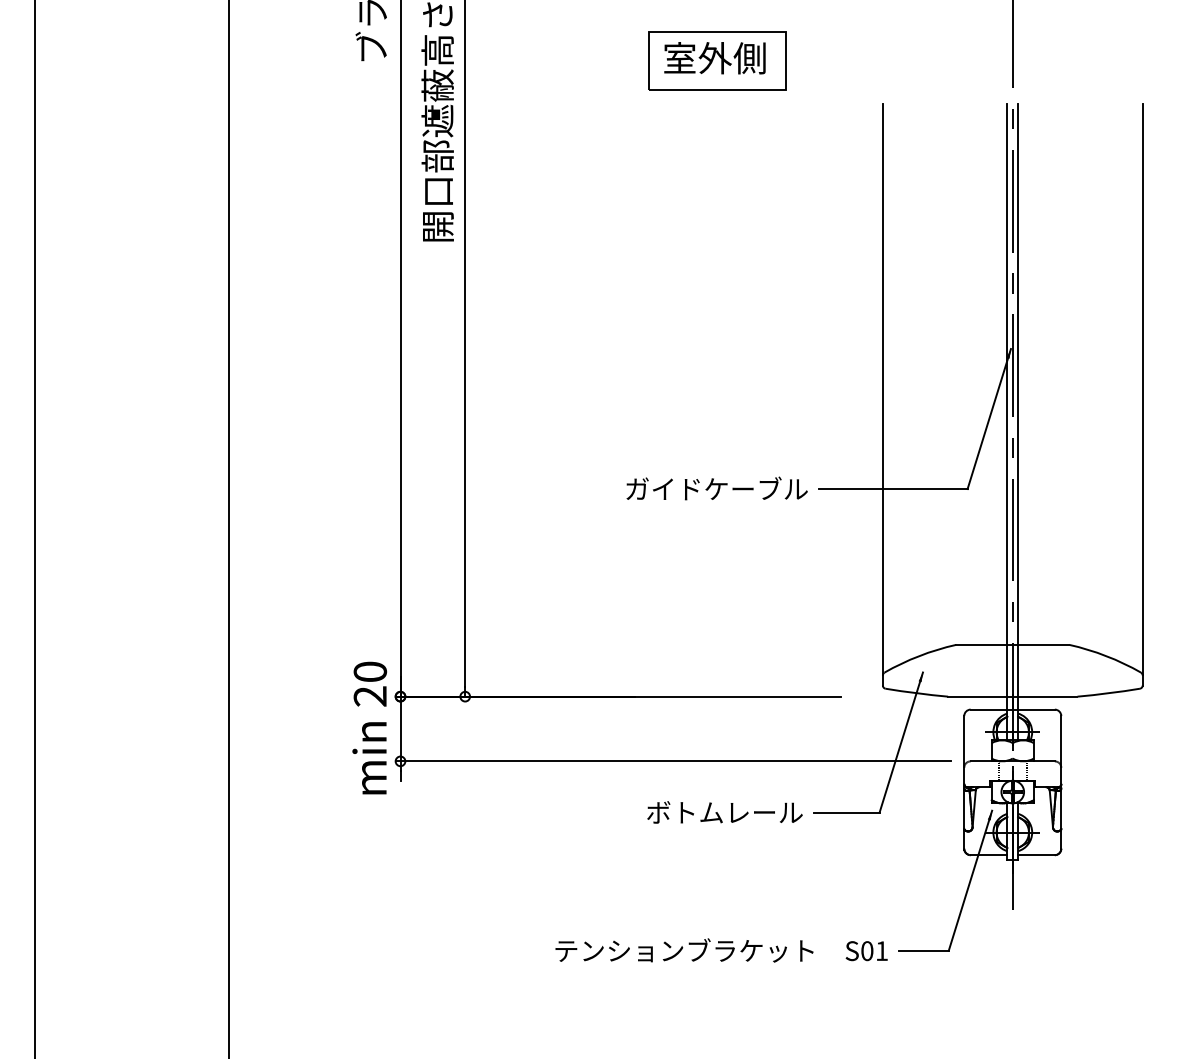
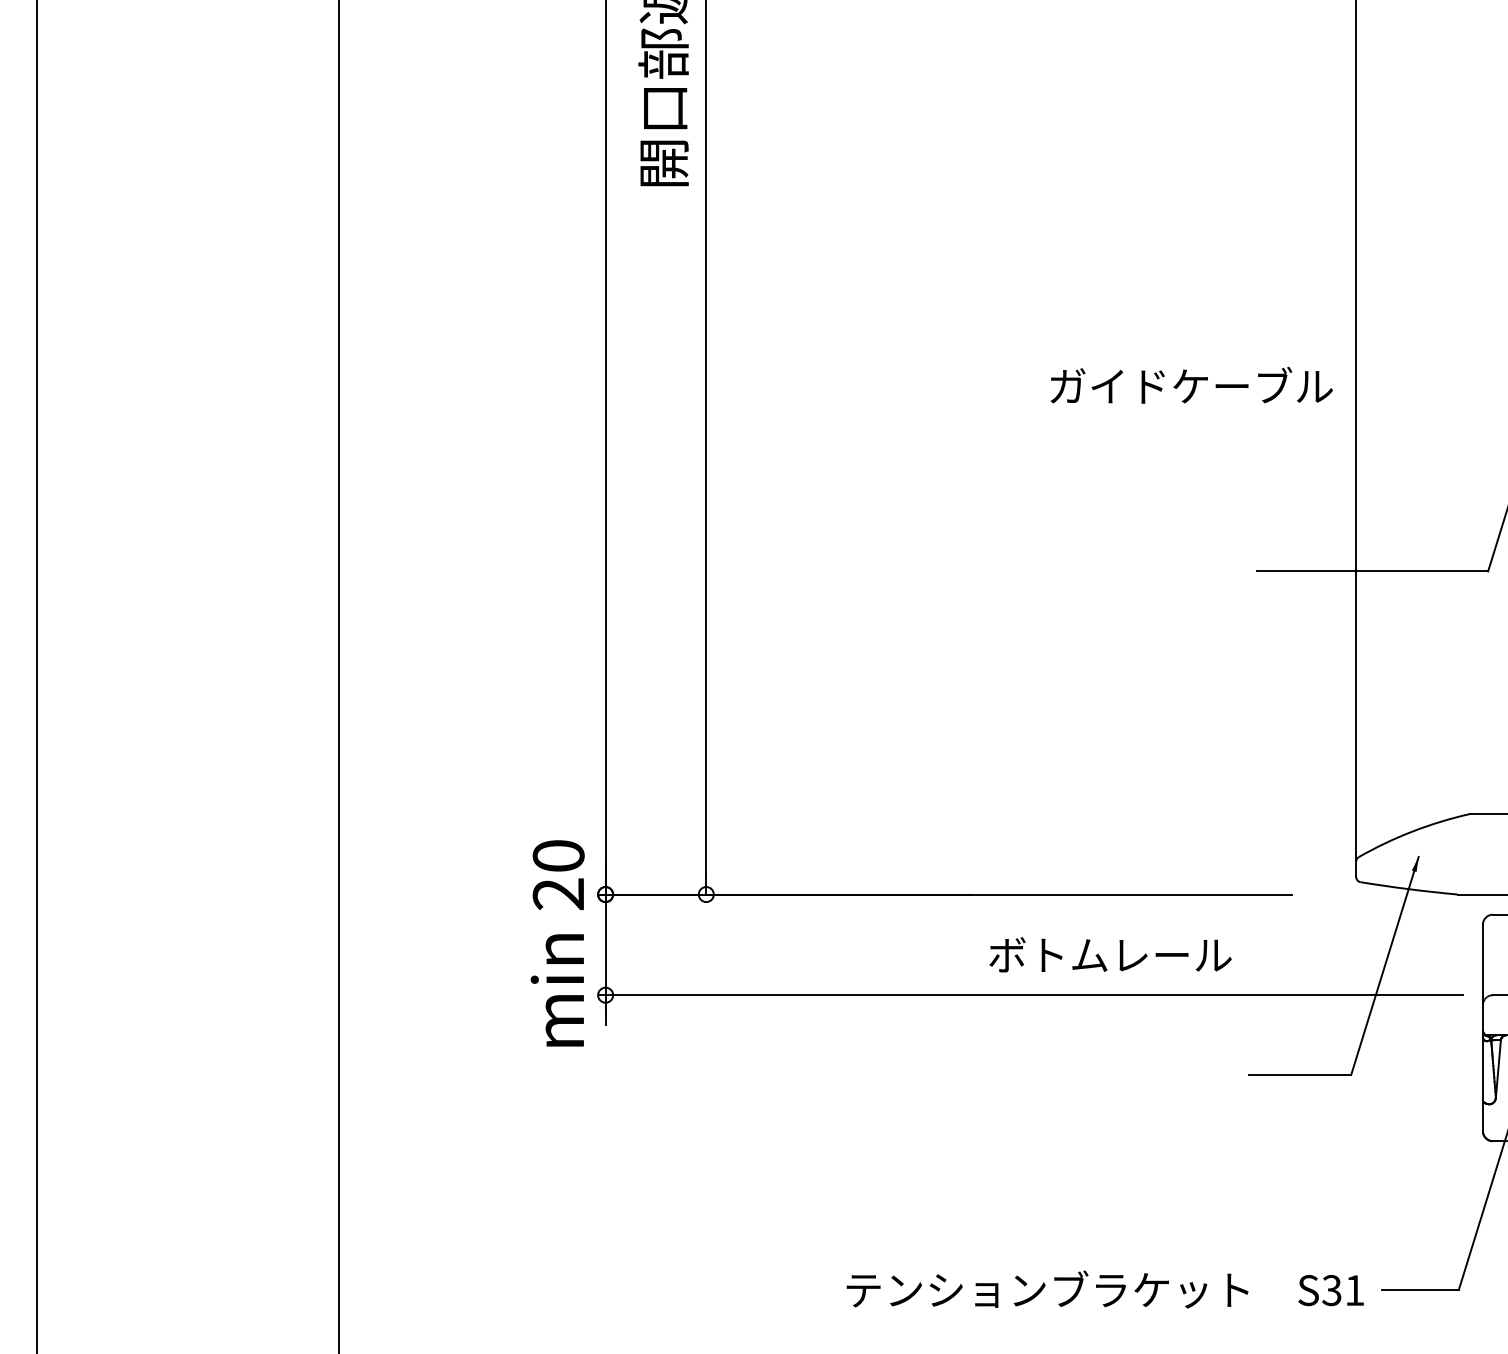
text: (716, 488) -> (1190, 385), moved
text: (724, 812) -> (1109, 954), moved
text: (867, 950) -> (1332, 1289), S01 -> S31

